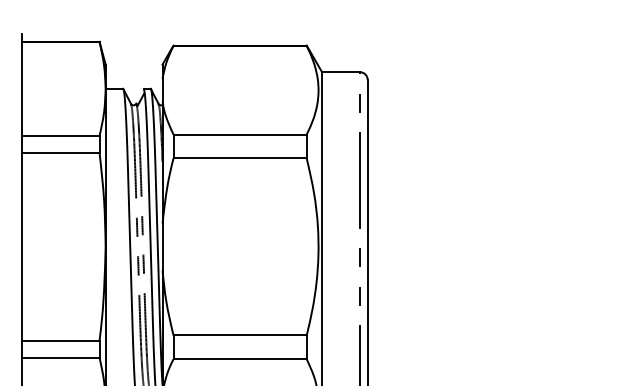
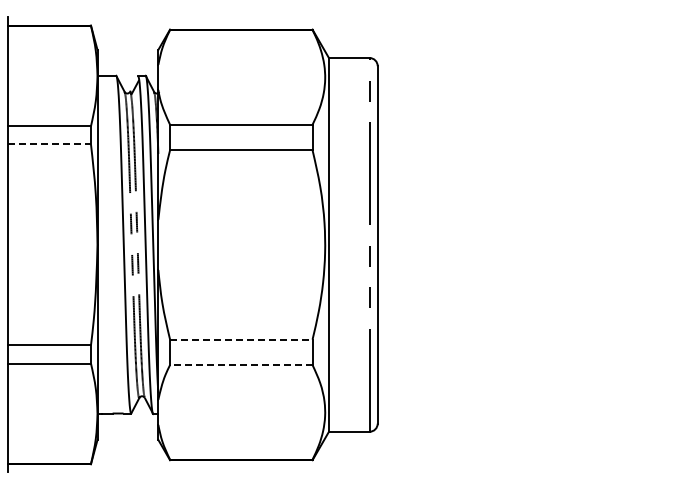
line: (61, 153) -> (50, 144), solid -> dashed
line: (240, 335) -> (241, 339), solid -> dashed
line: (239, 359) -> (240, 365), solid -> dashed

